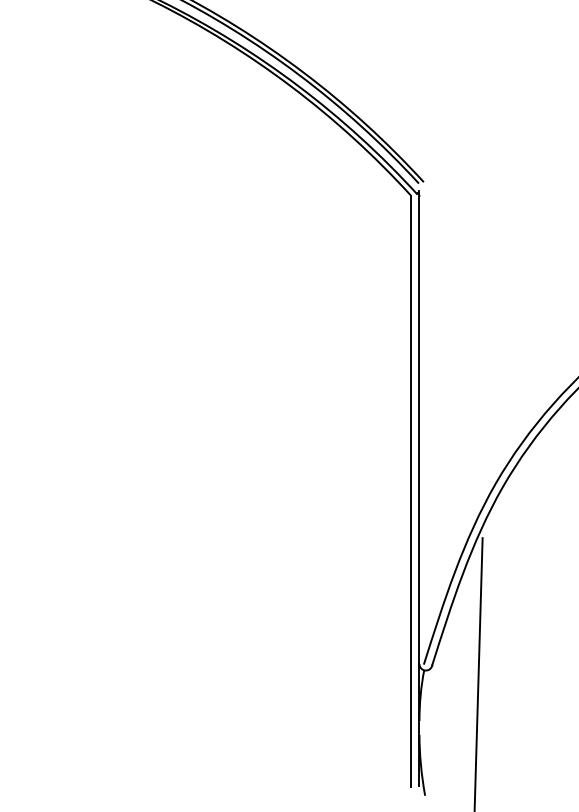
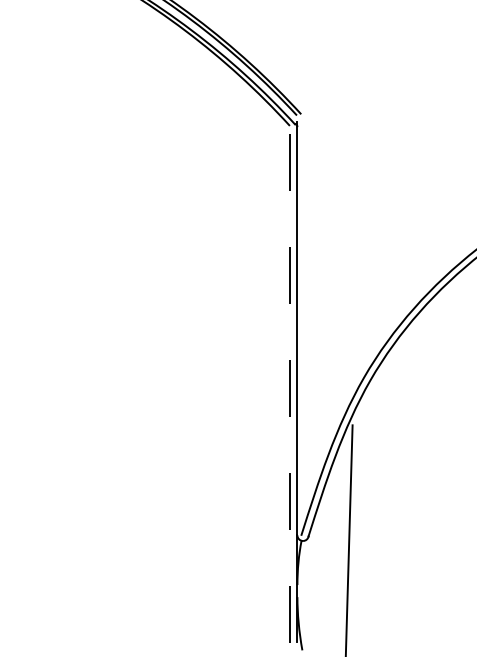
line: (410, 491) -> (289, 384), solid -> dashed

